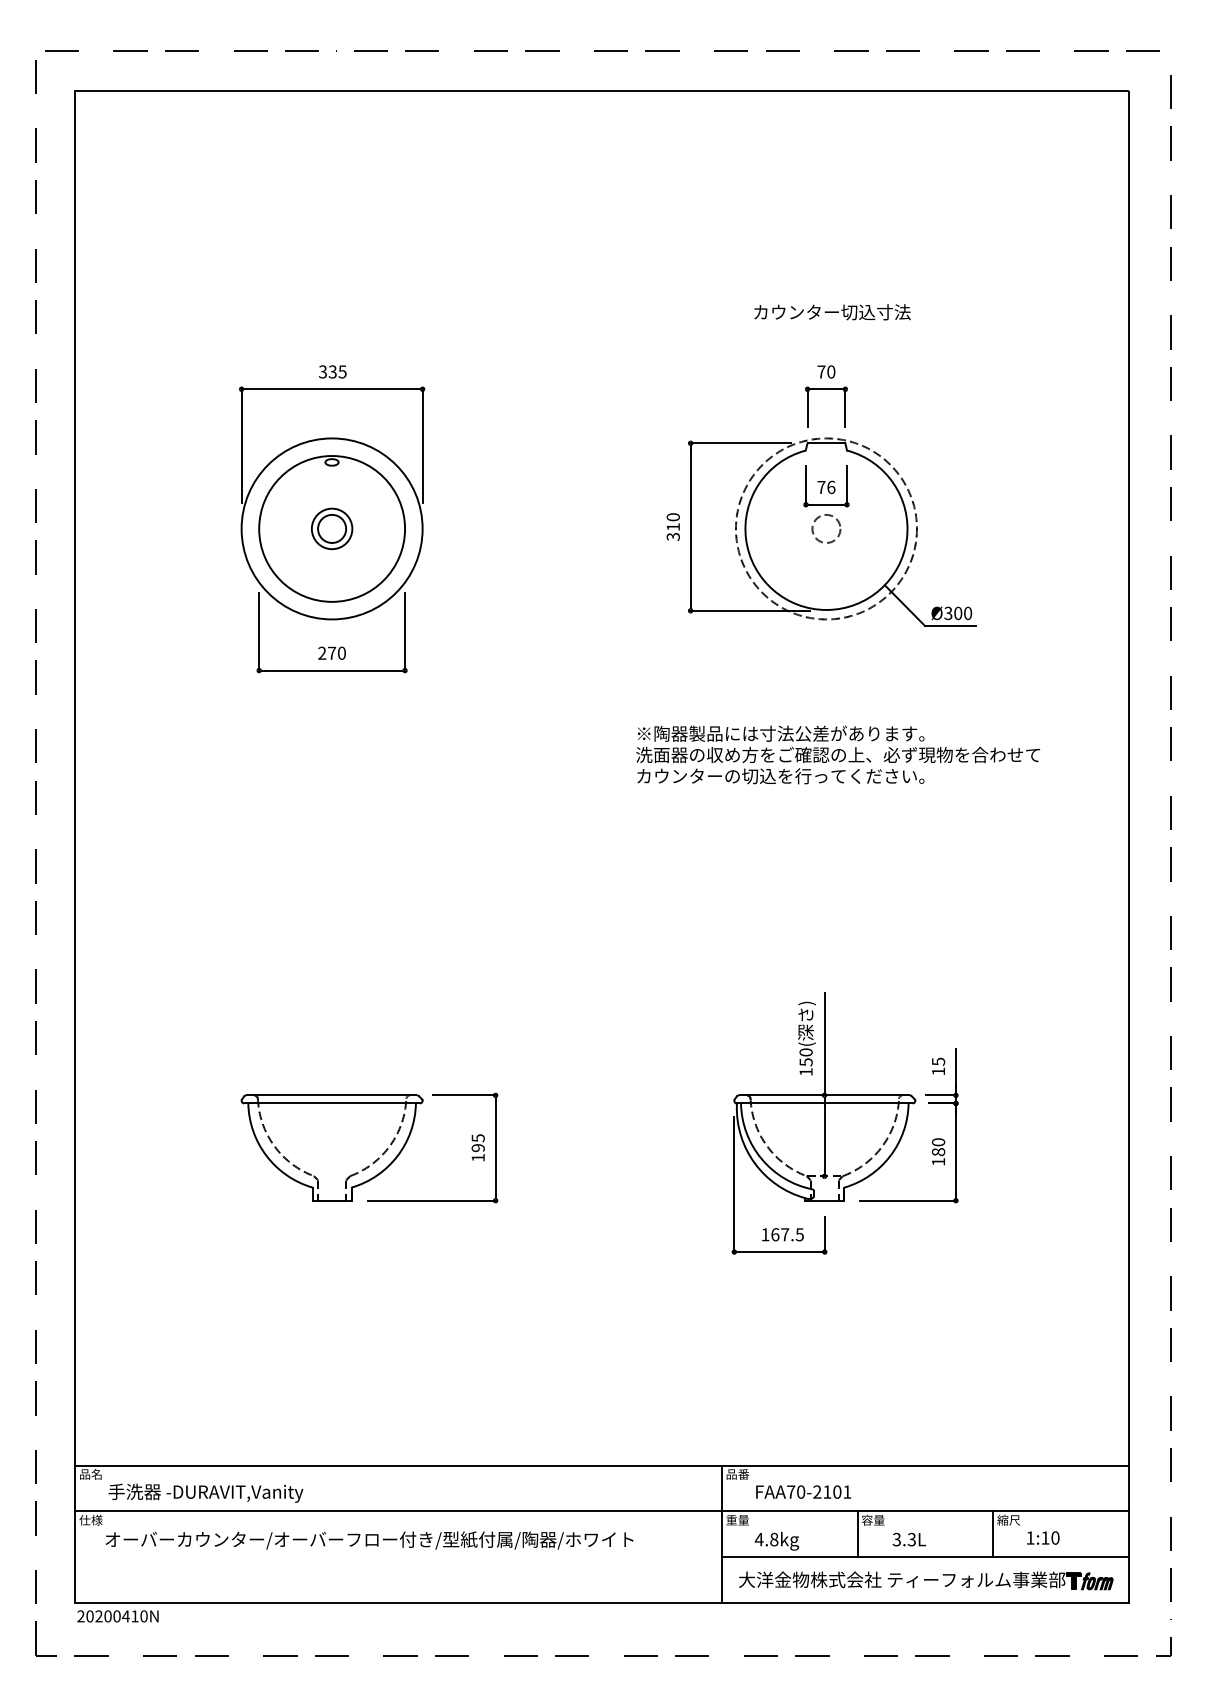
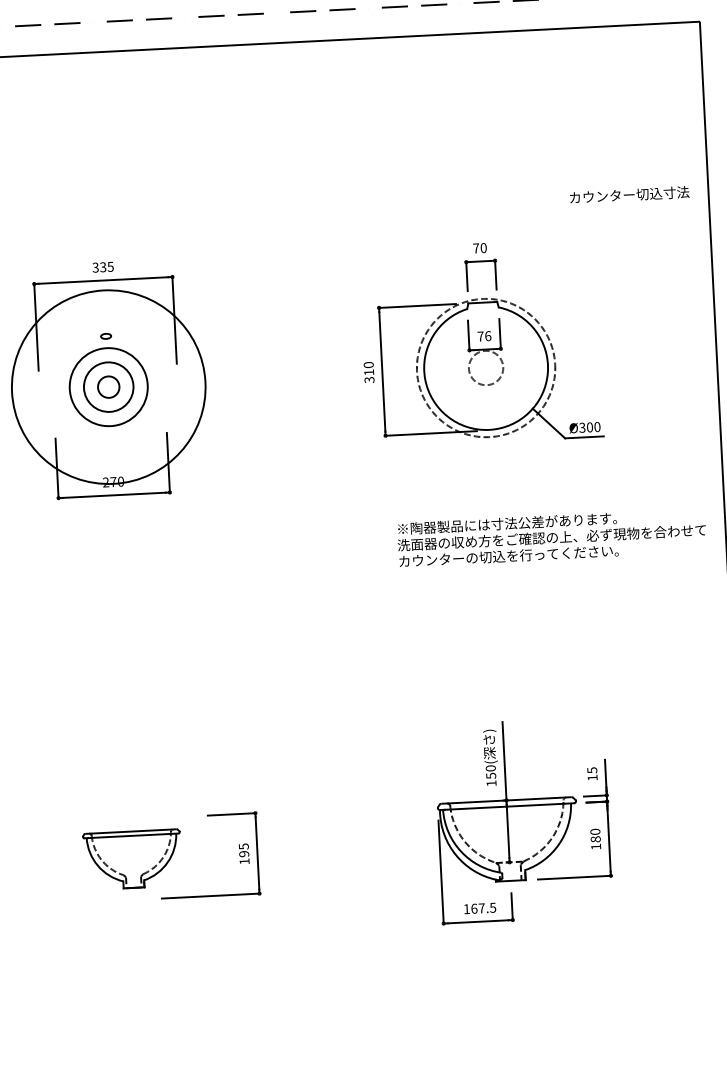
text: (832, 312) -> (629, 195), moved
circle: (331, 528) -> (108, 386), size x1.4
circle: (331, 528) -> (108, 386), size x1.6
circle: (332, 528) -> (109, 386), size x0.7
circle: (826, 528) -> (486, 367), size x1.6
text: (838, 754) -> (552, 537), moved
part: (331, 1147) -> (132, 859), size x0.7

